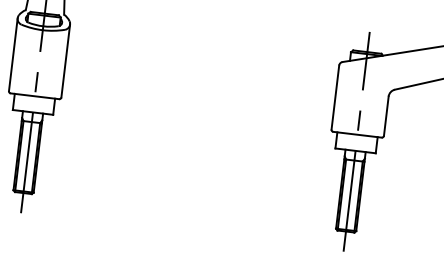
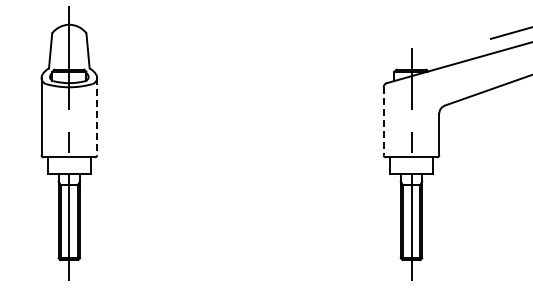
line: (66, 60) -> (97, 116), solid -> dashed
line: (335, 97) -> (383, 121), solid -> dashed

